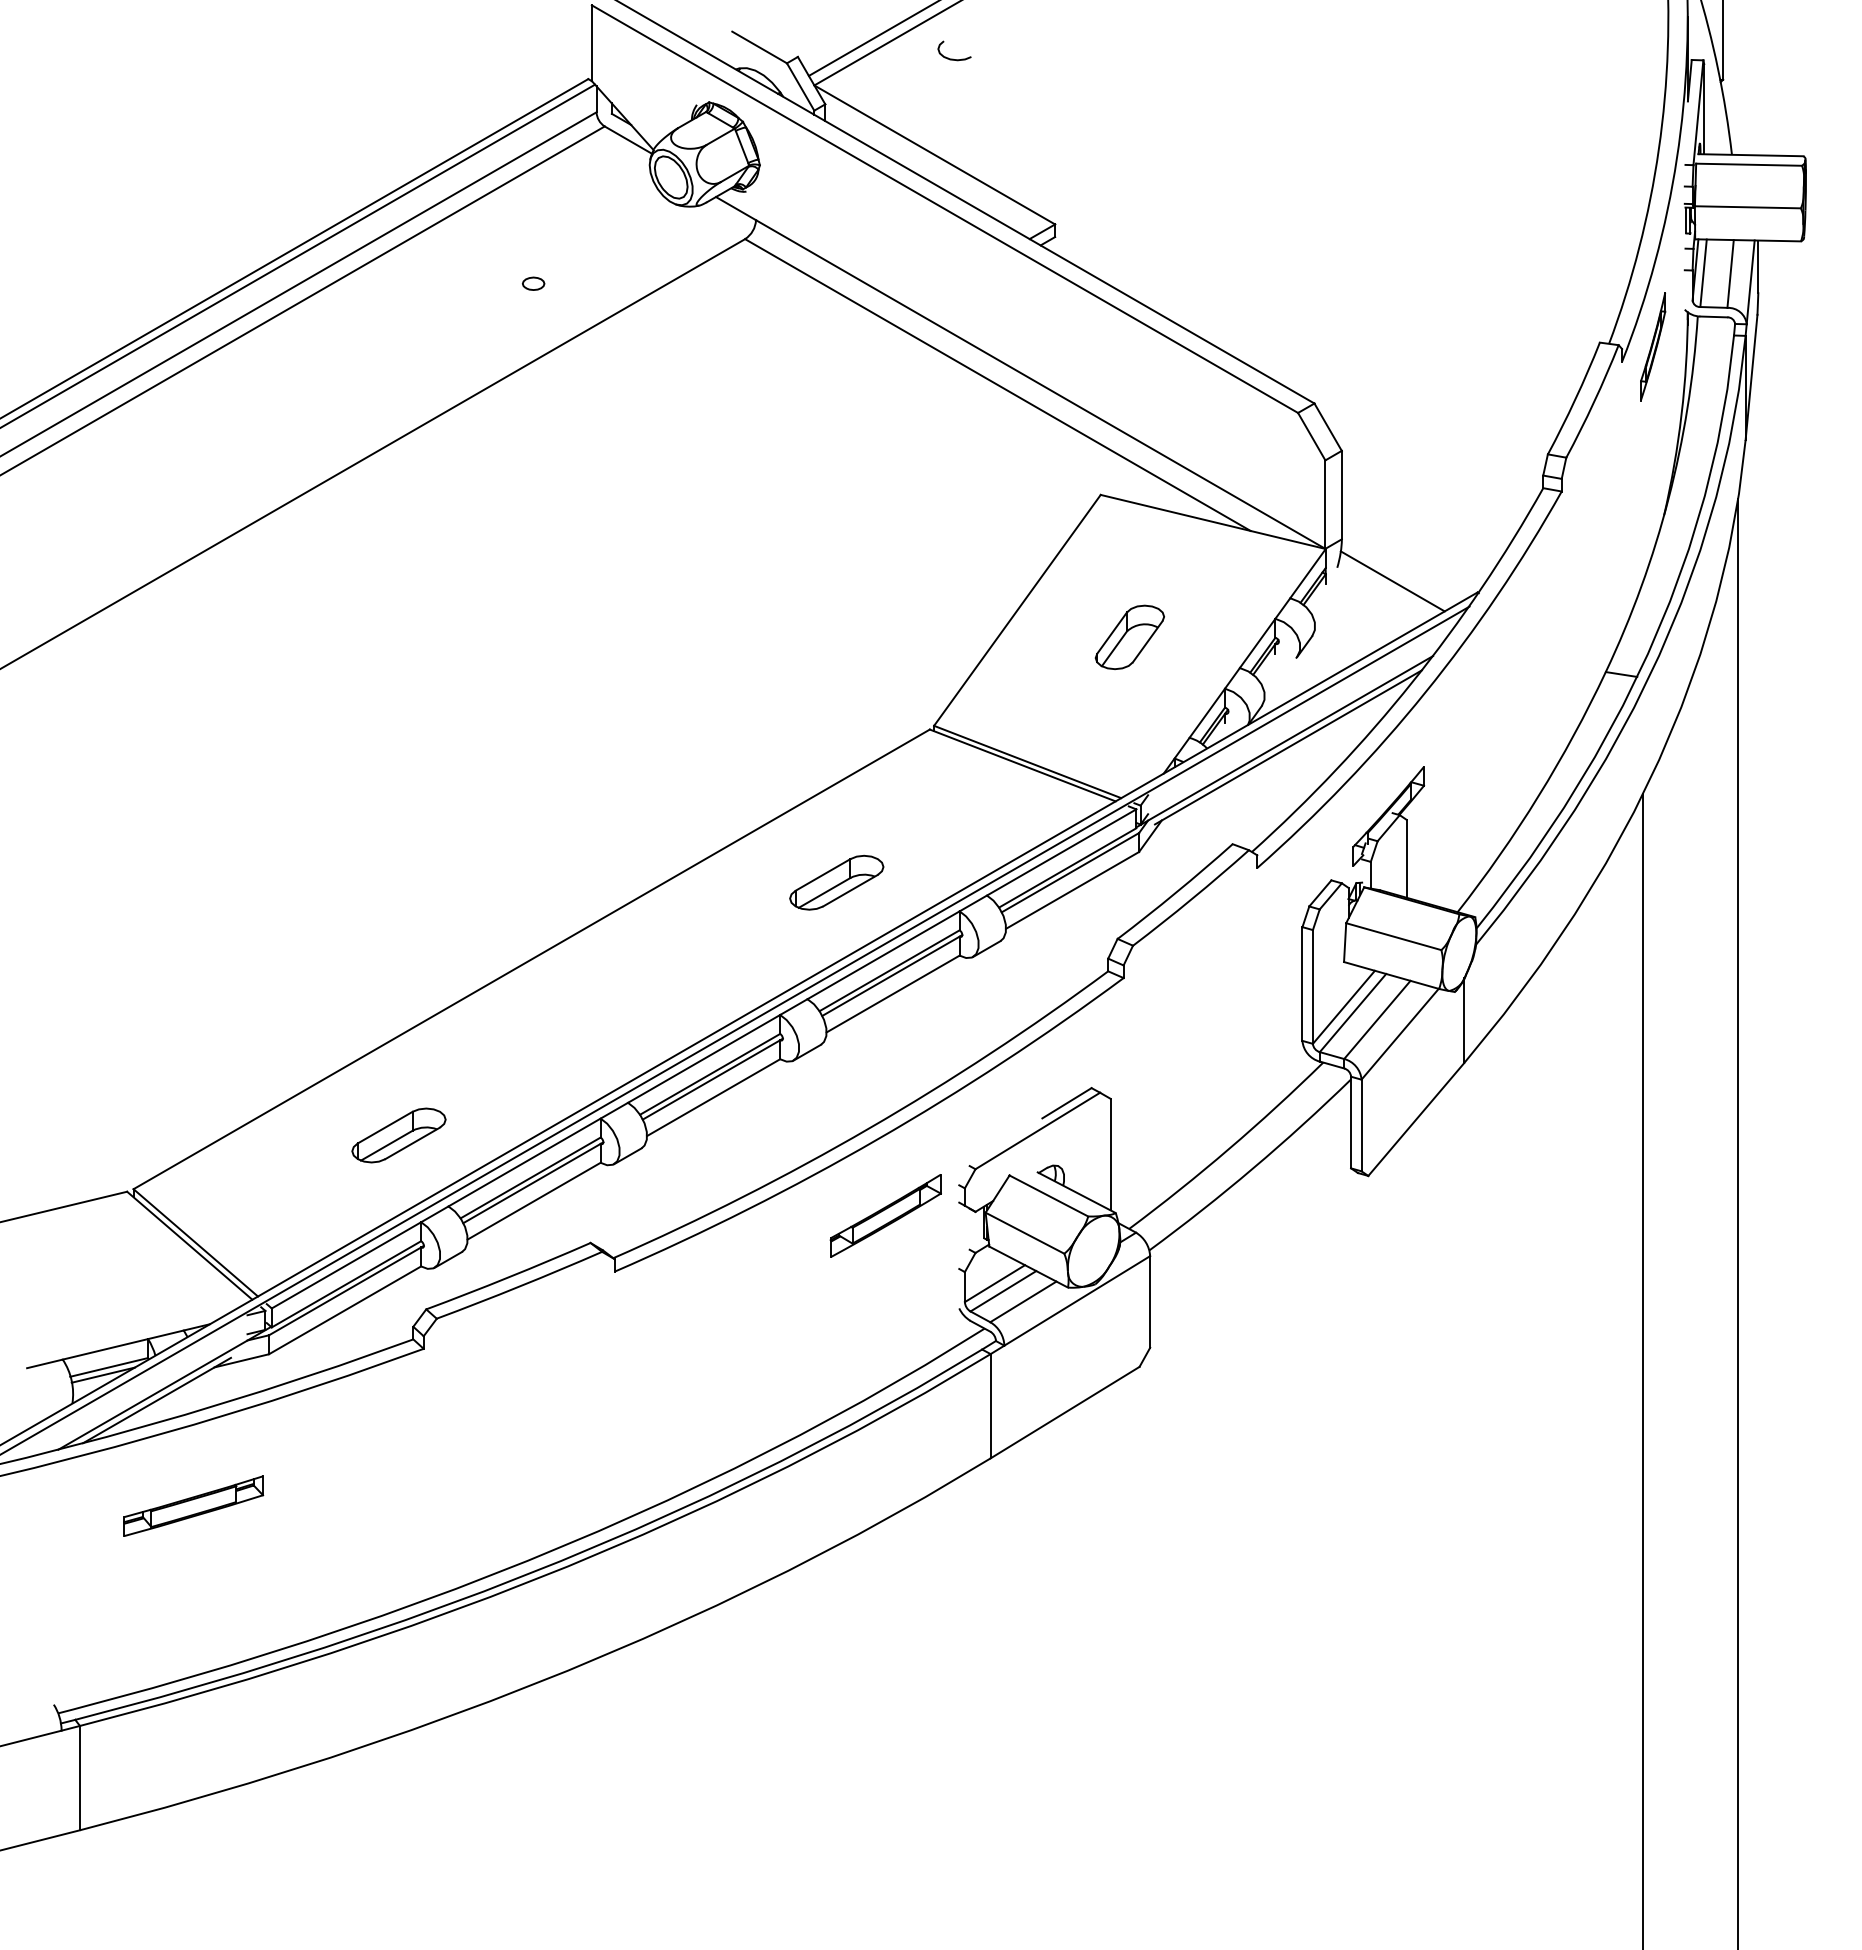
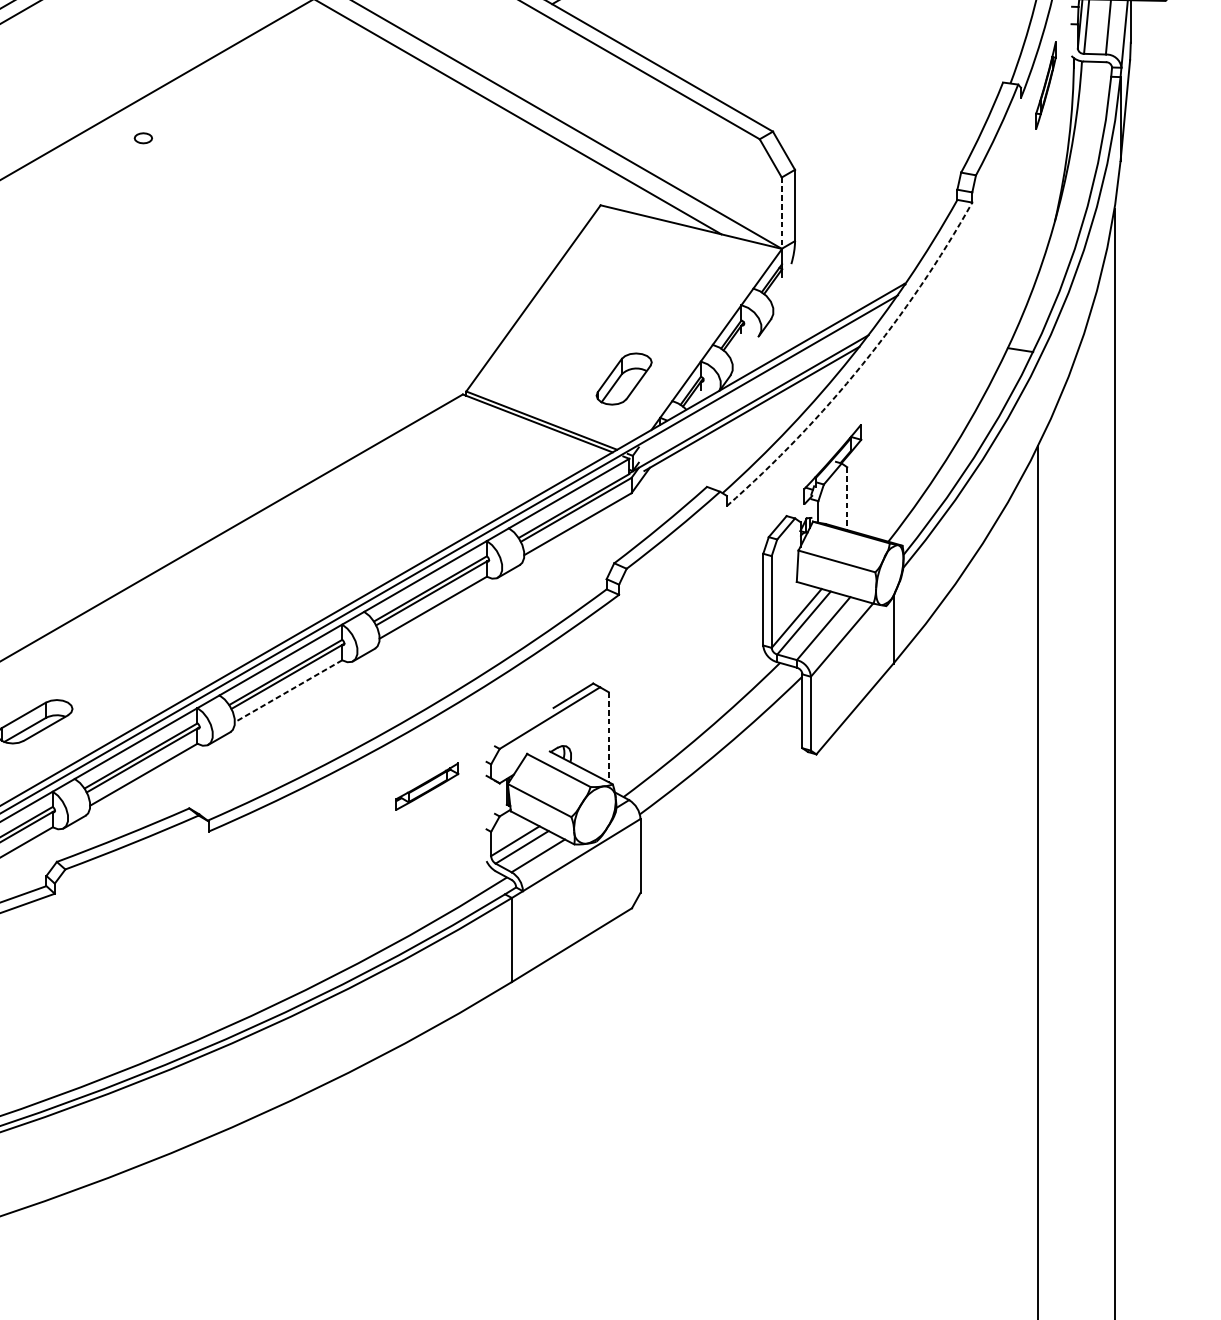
part: (533, 283) -> (143, 138), moved
line: (1325, 505) -> (781, 213), solid -> dashed
line: (1392, 581) -> (835, 275), removed
part: (1129, 636) -> (623, 378), moved
arc: (1425, 692) -> (862, 364), solid -> dashed
line: (1406, 858) -> (847, 498), solid -> dashed
part: (836, 882) -> (387, 517), removed
line: (713, 1097) -> (288, 691), solid -> dashed
line: (1110, 1154) -> (608, 737), solid -> dashed
part: (885, 1215) -> (427, 786), size x0.7

